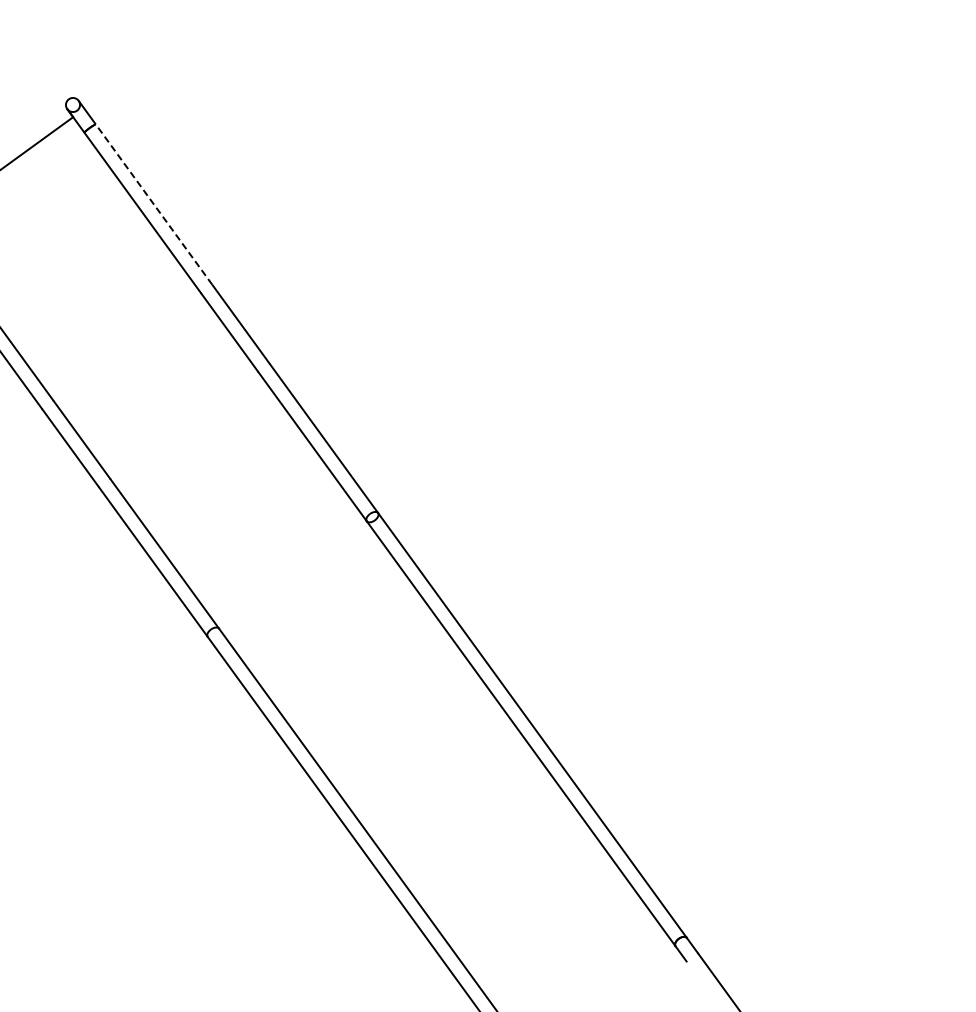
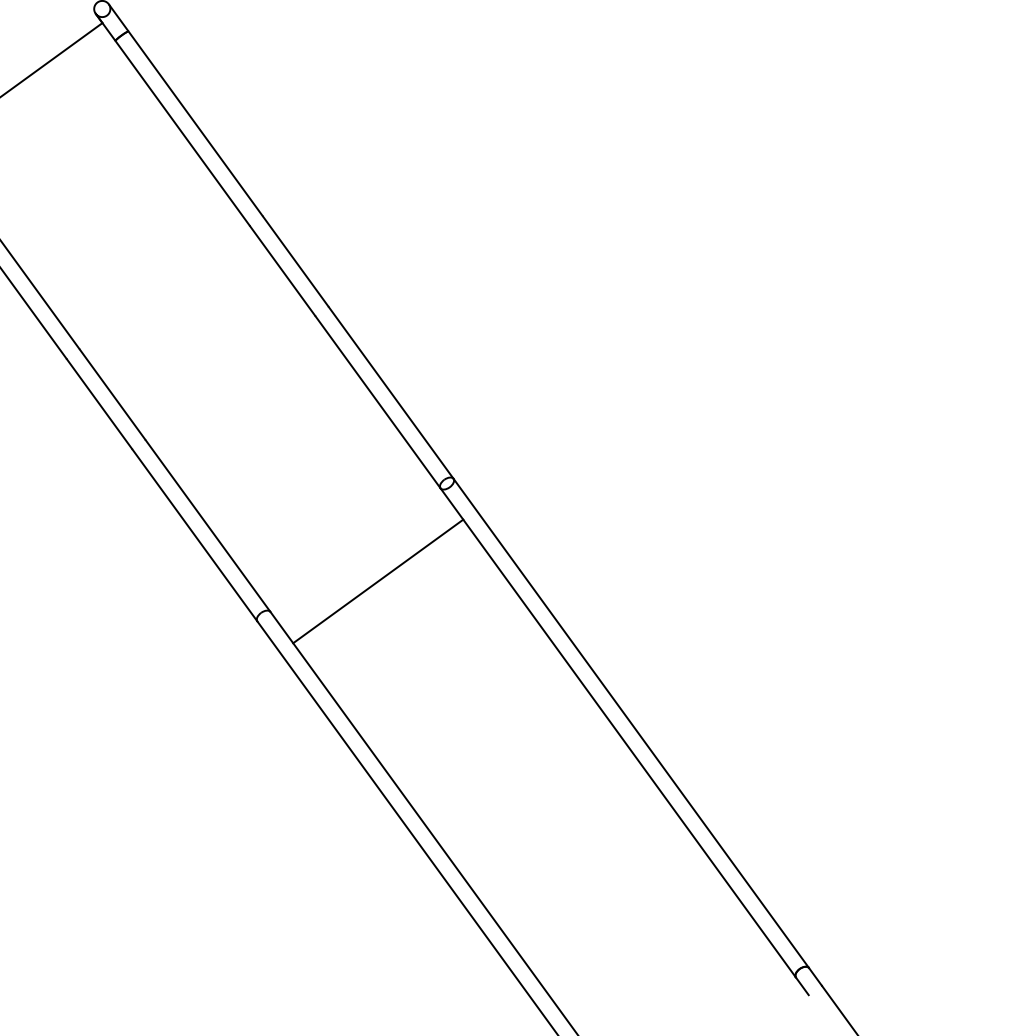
line: (153, 204) -> (194, 123), dashed -> solid
line: (312, 601) -> (378, 580), added

